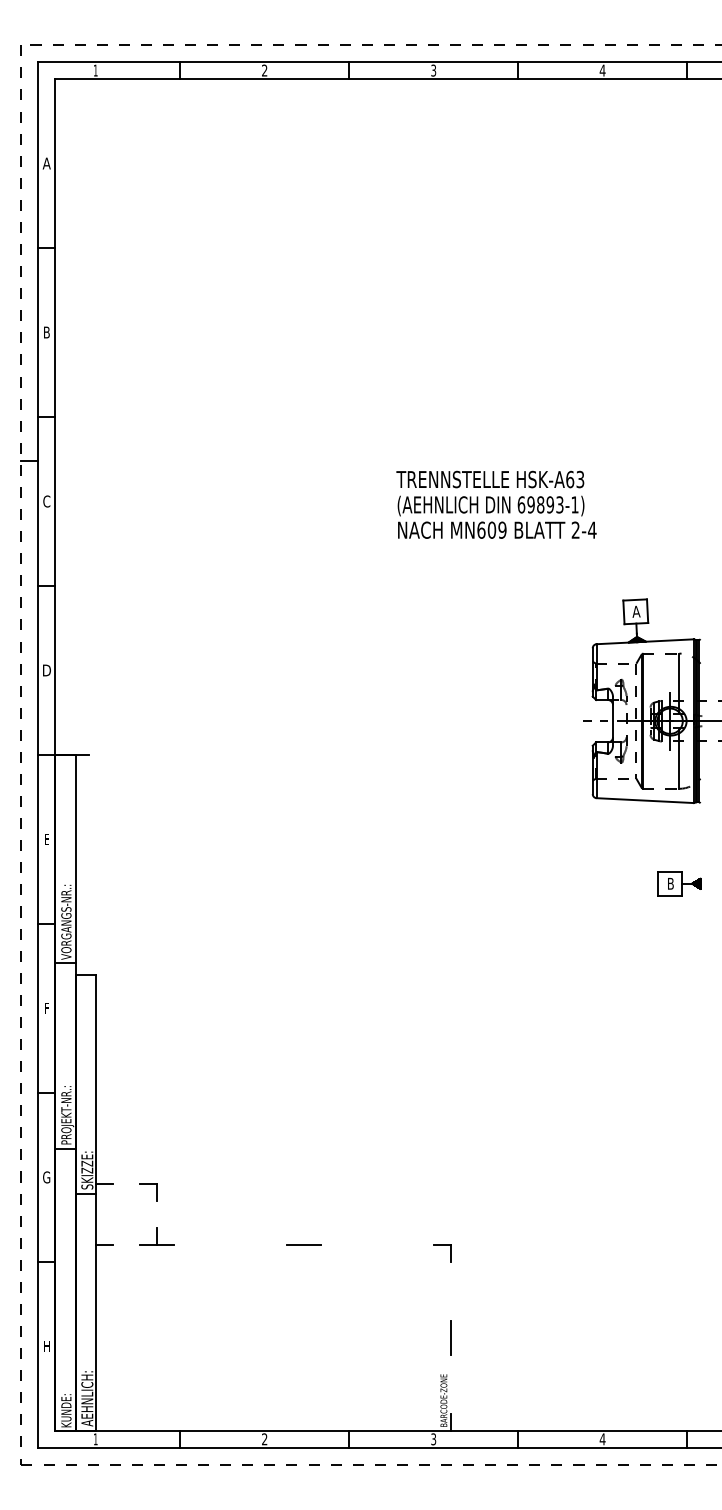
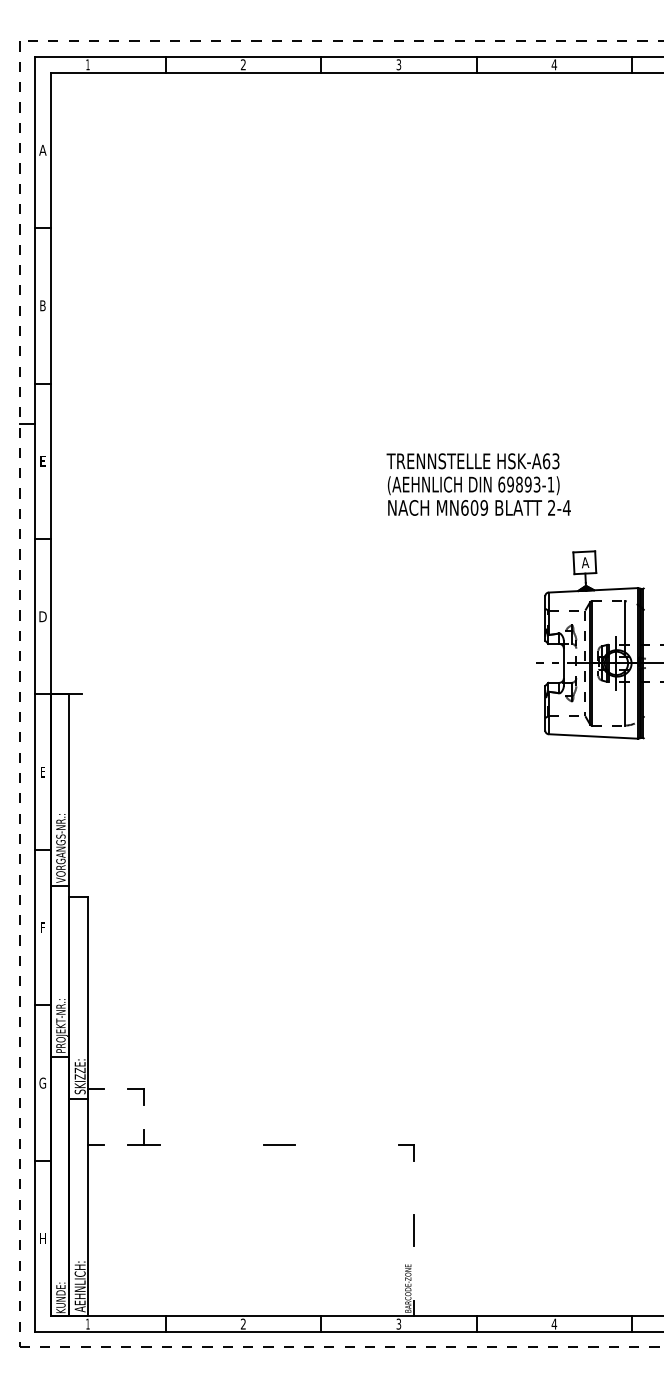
text: (46, 501) -> (42, 461), C -> E
text: (496, 504) -> (478, 484), moved
part: (679, 883) -> (625, 812), removed

